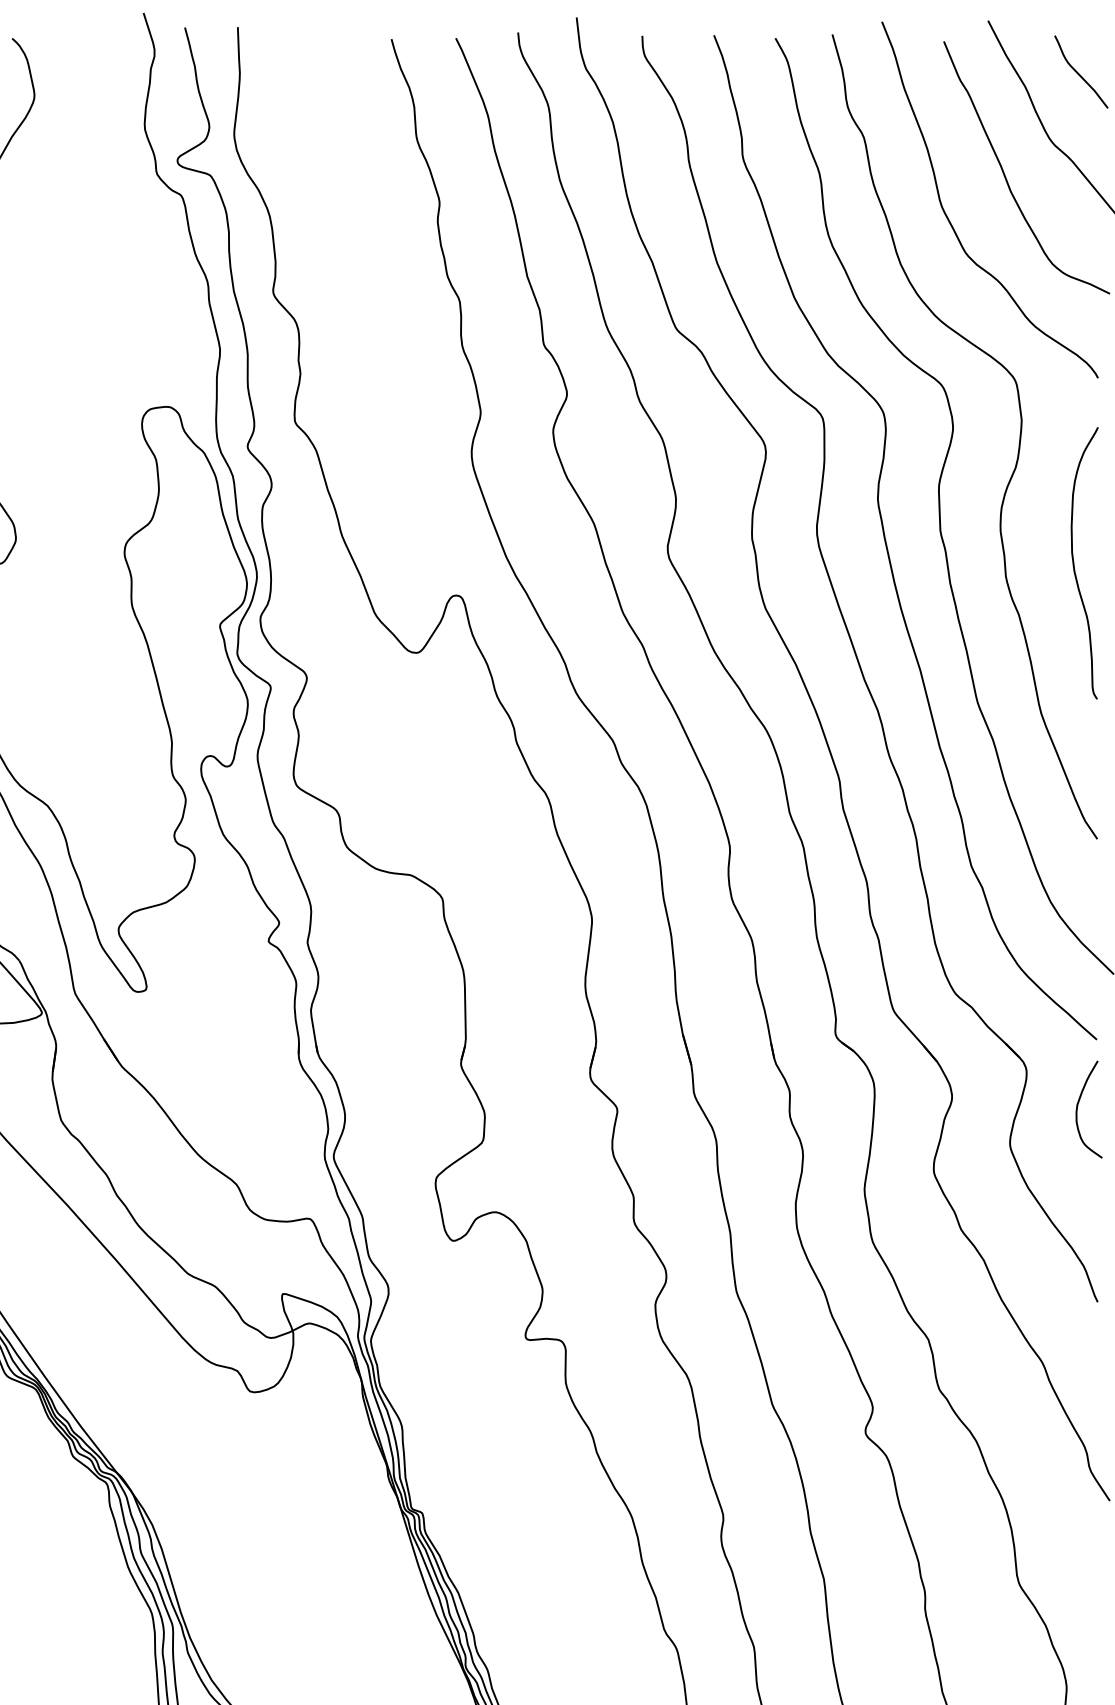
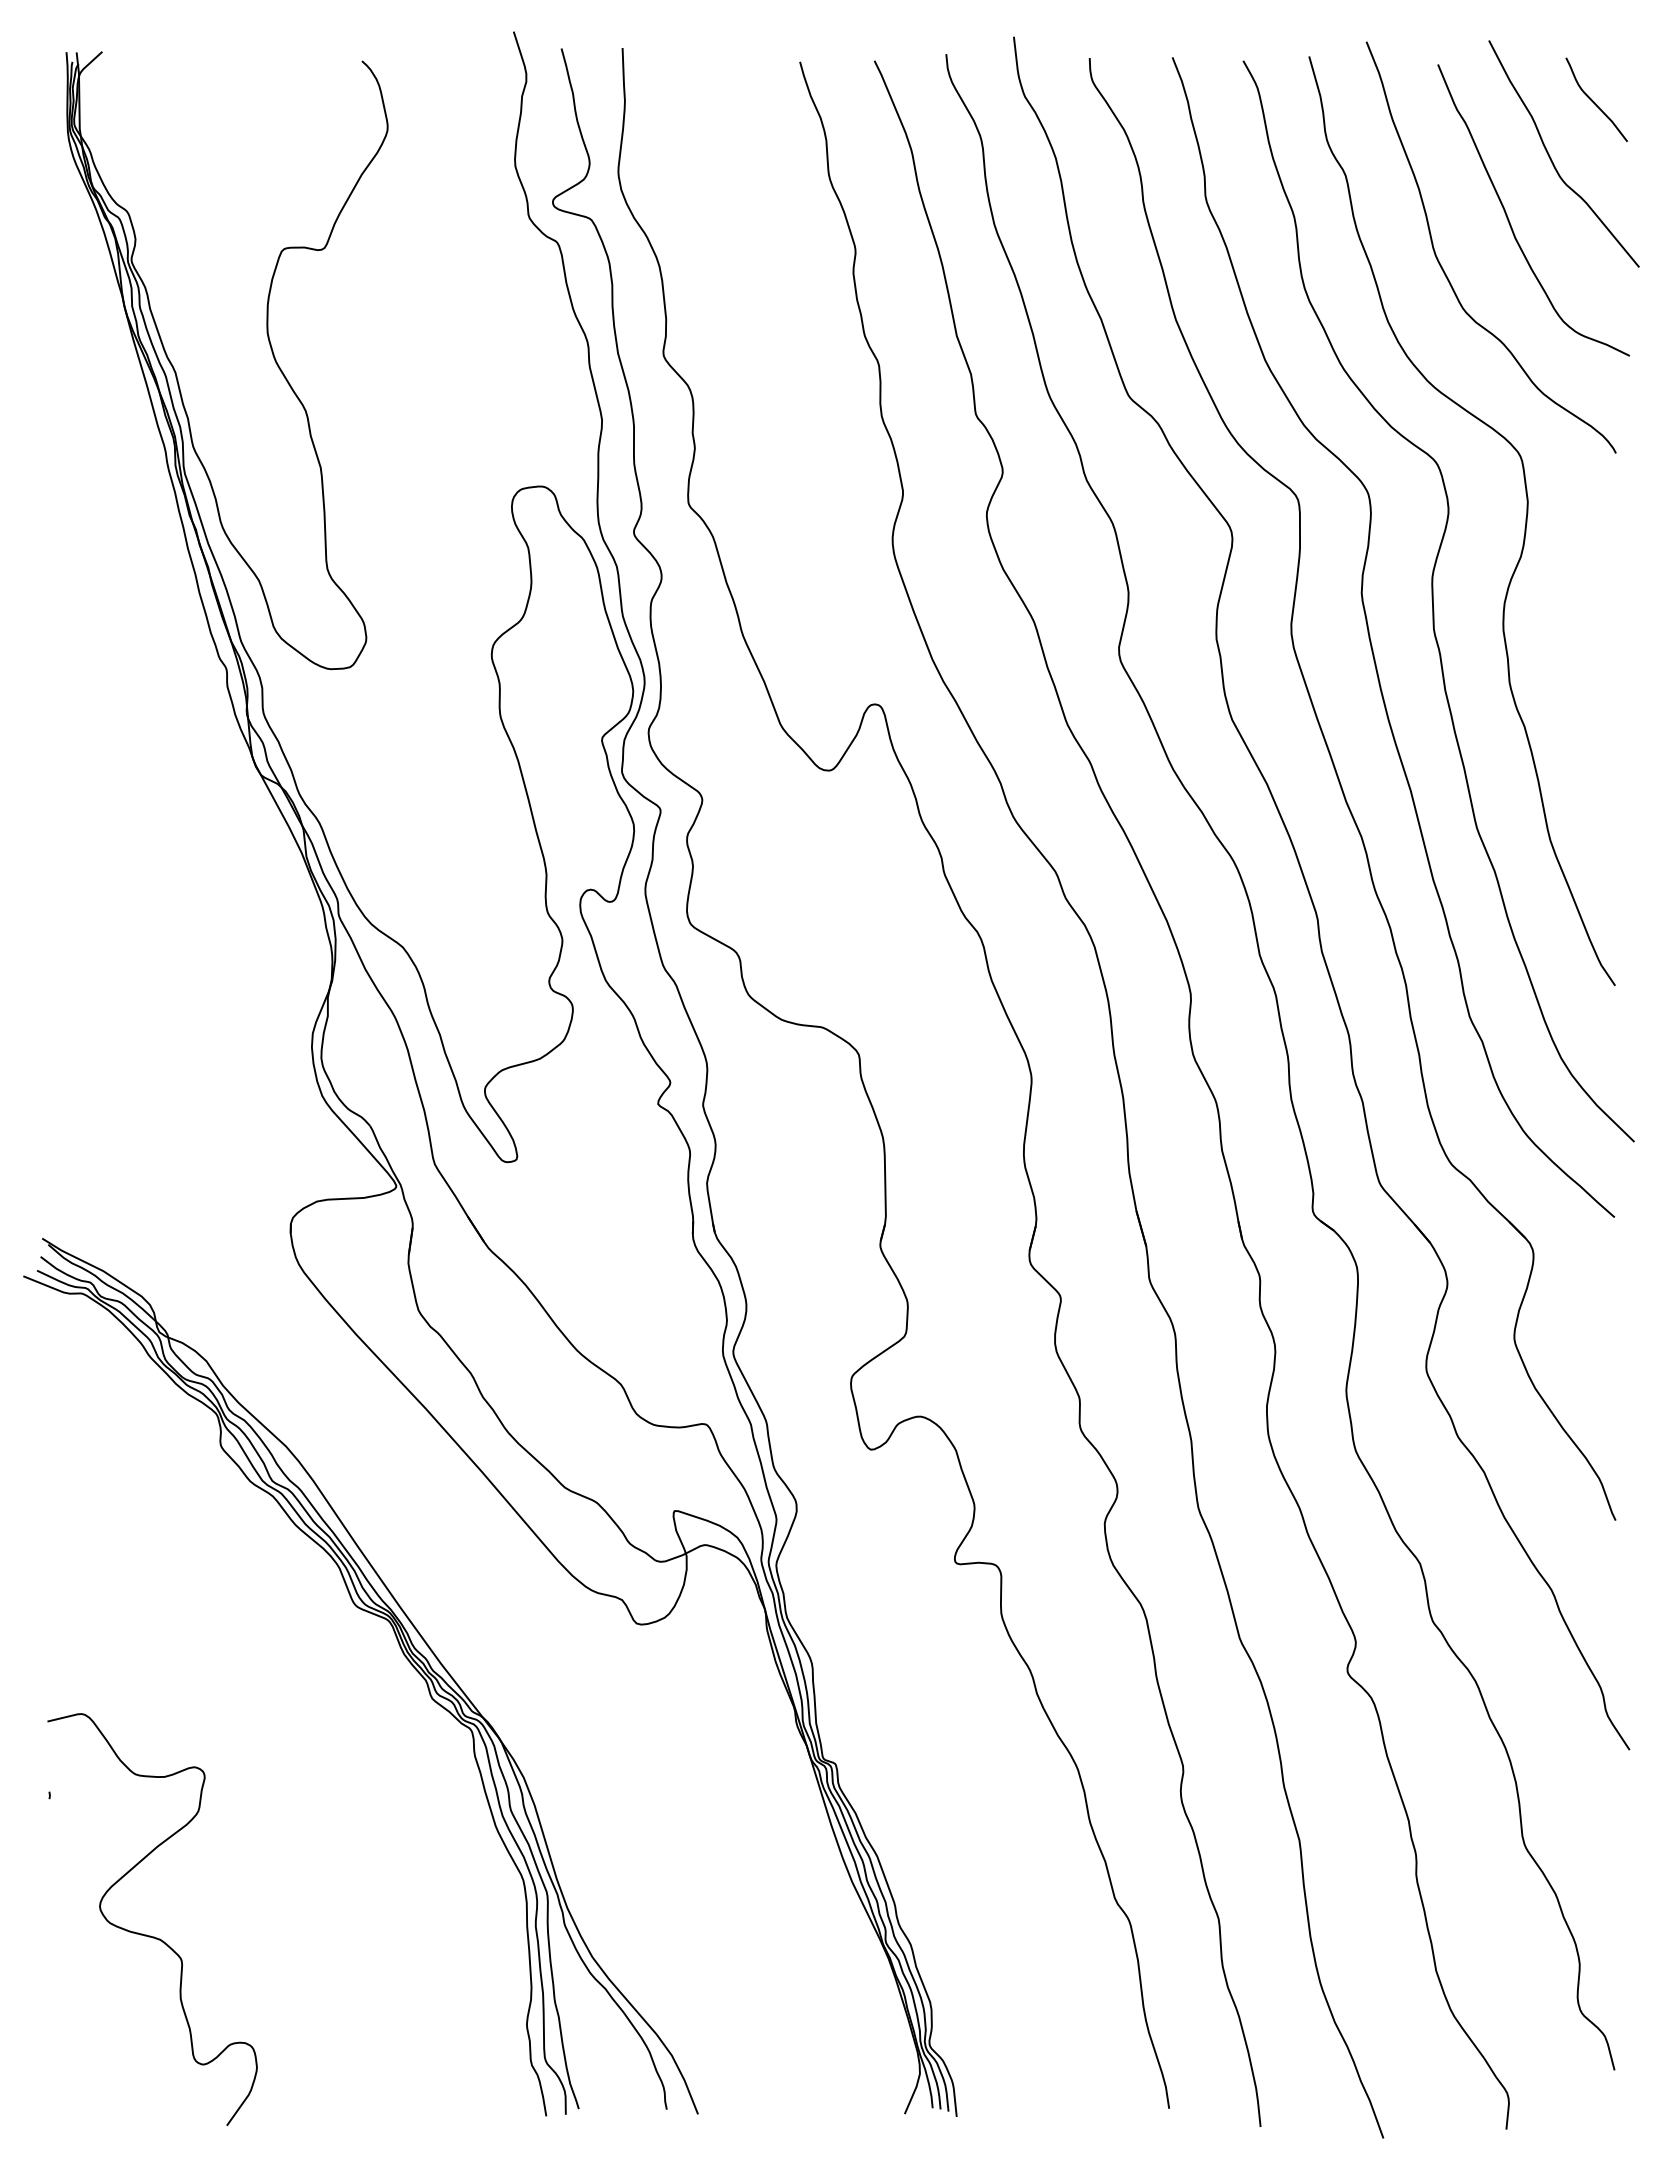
curve: (1074, 562) -> (1588, 666), removed
curve: (1078, 1104) -> (1593, 1292), removed

